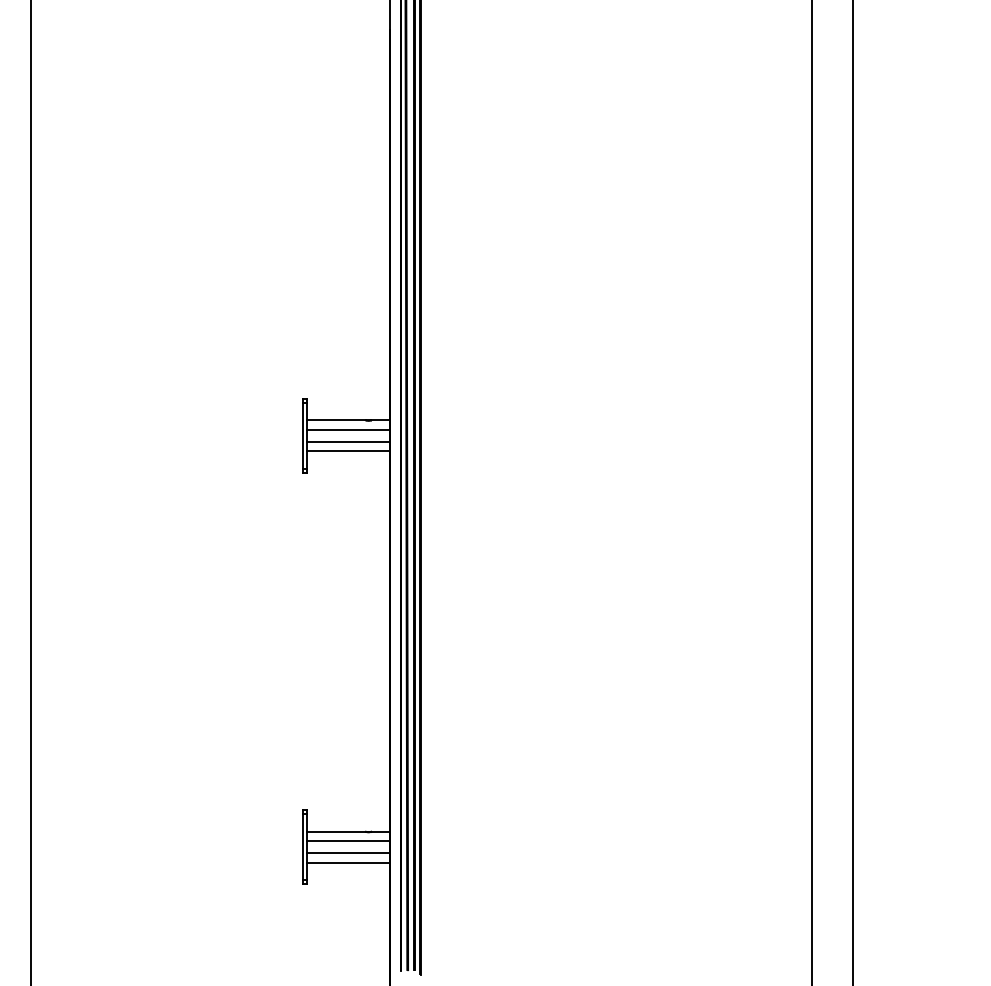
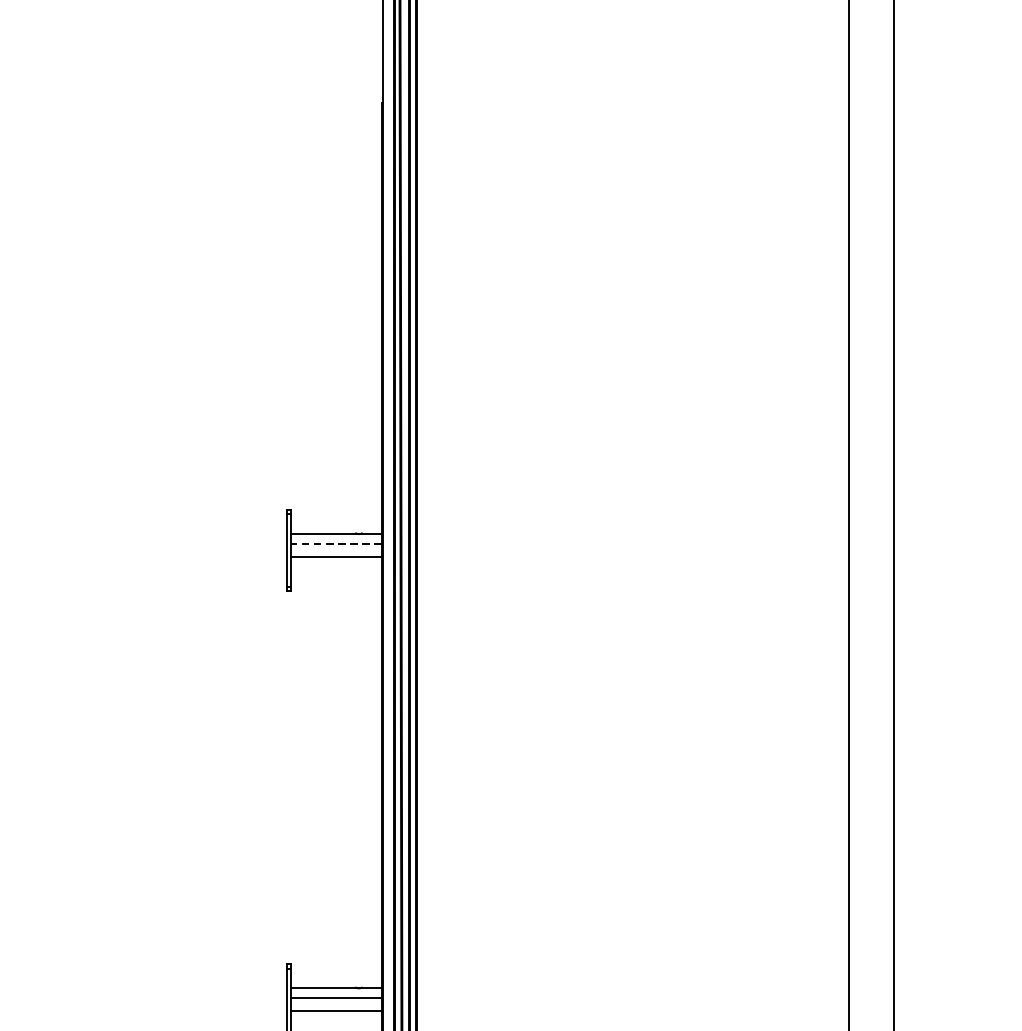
line: (347, 430) -> (335, 544), solid -> dashed
line: (348, 451) -> (336, 567), removed
line: (348, 862) -> (336, 1021), removed

